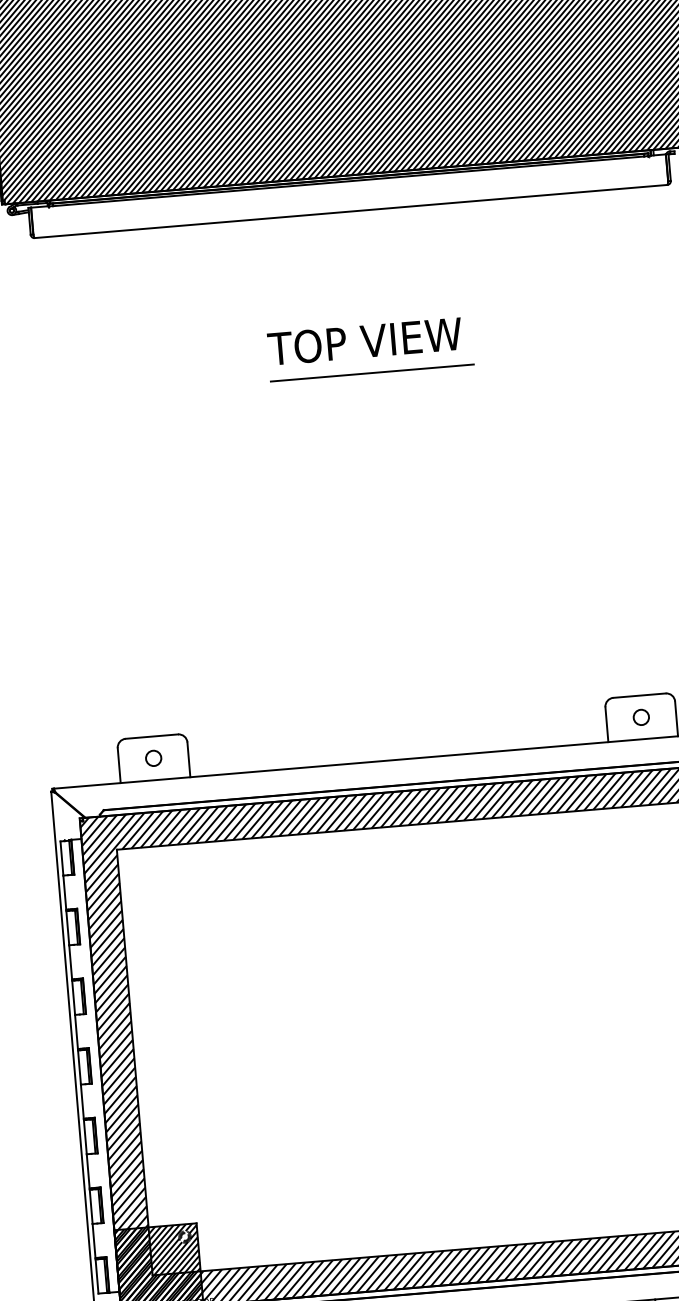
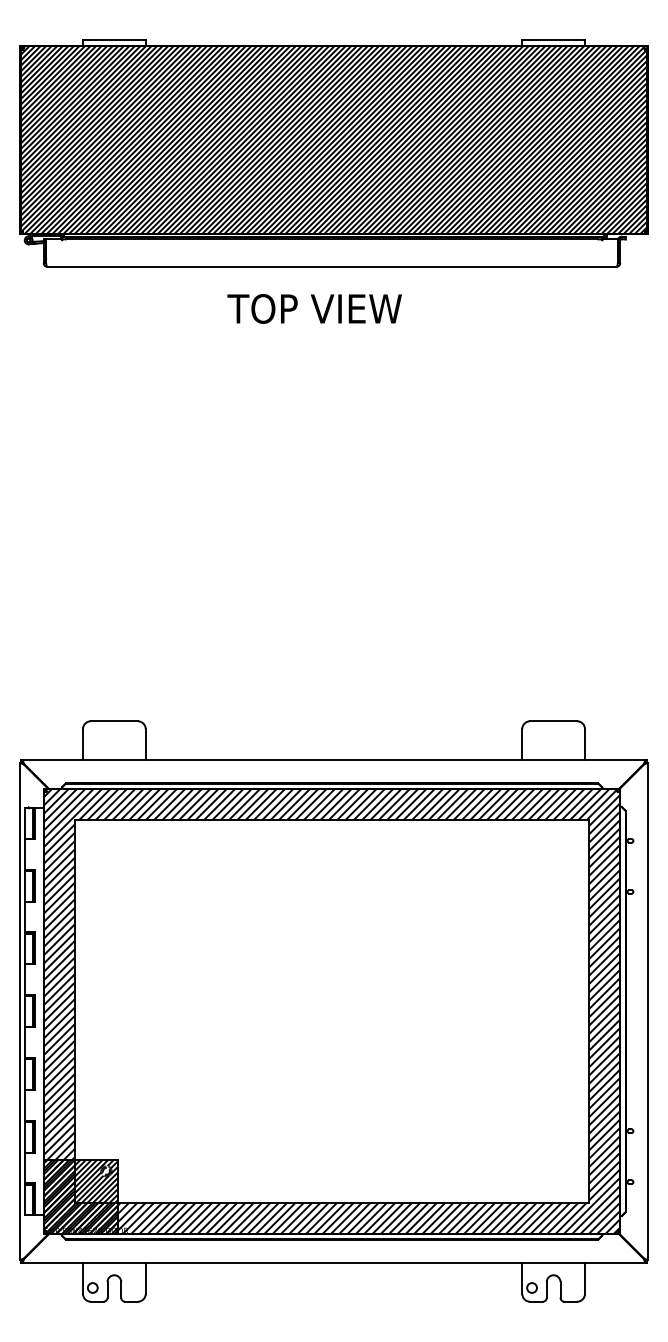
text: (364, 341) -> (314, 308), moved
line: (371, 372) -> (338, 412), removed
circle: (641, 717) -> (553, 740), removed
circle: (153, 757) -> (114, 740), removed

